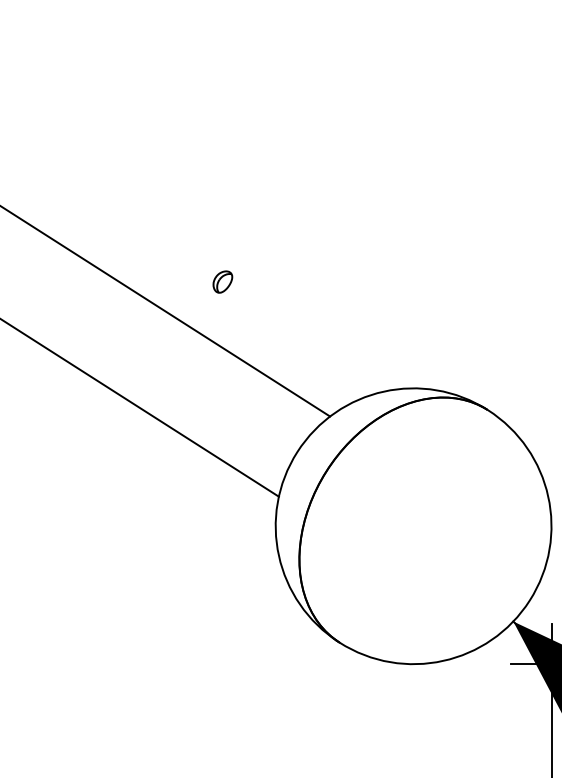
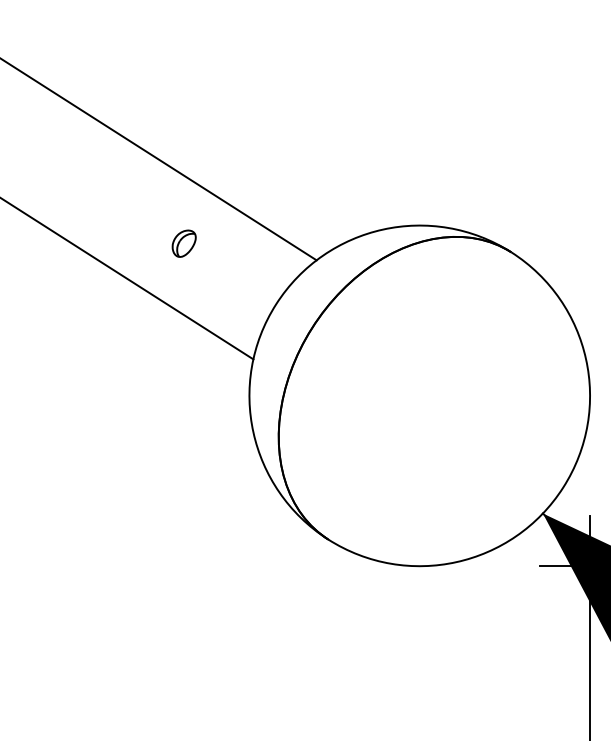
part: (222, 281) -> (183, 243), moved

